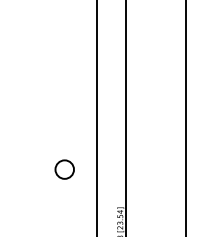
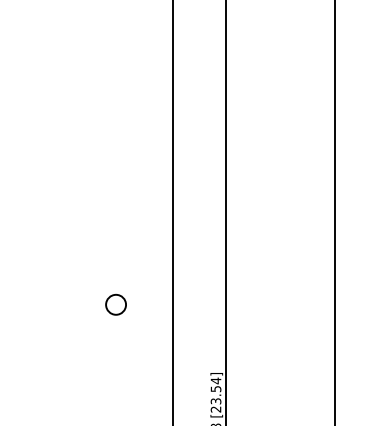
circle: (64, 169) -> (115, 304), size x0.6

